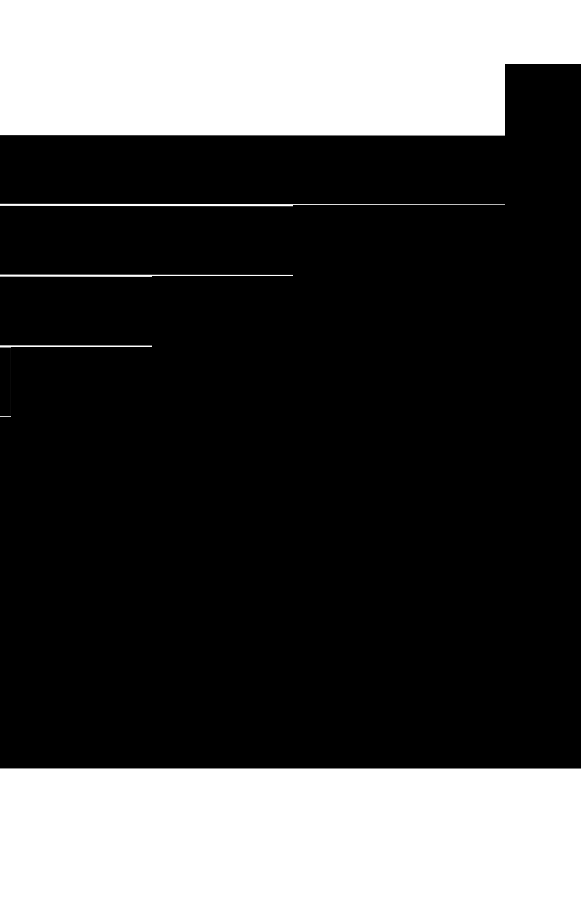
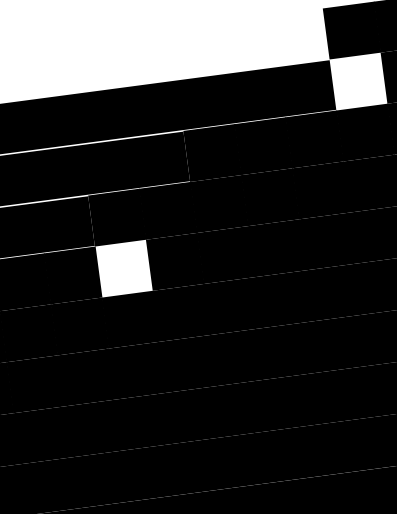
fill: (540, 169) -> (358, 81), removed
fill: (187, 381) -> (123, 268), removed

